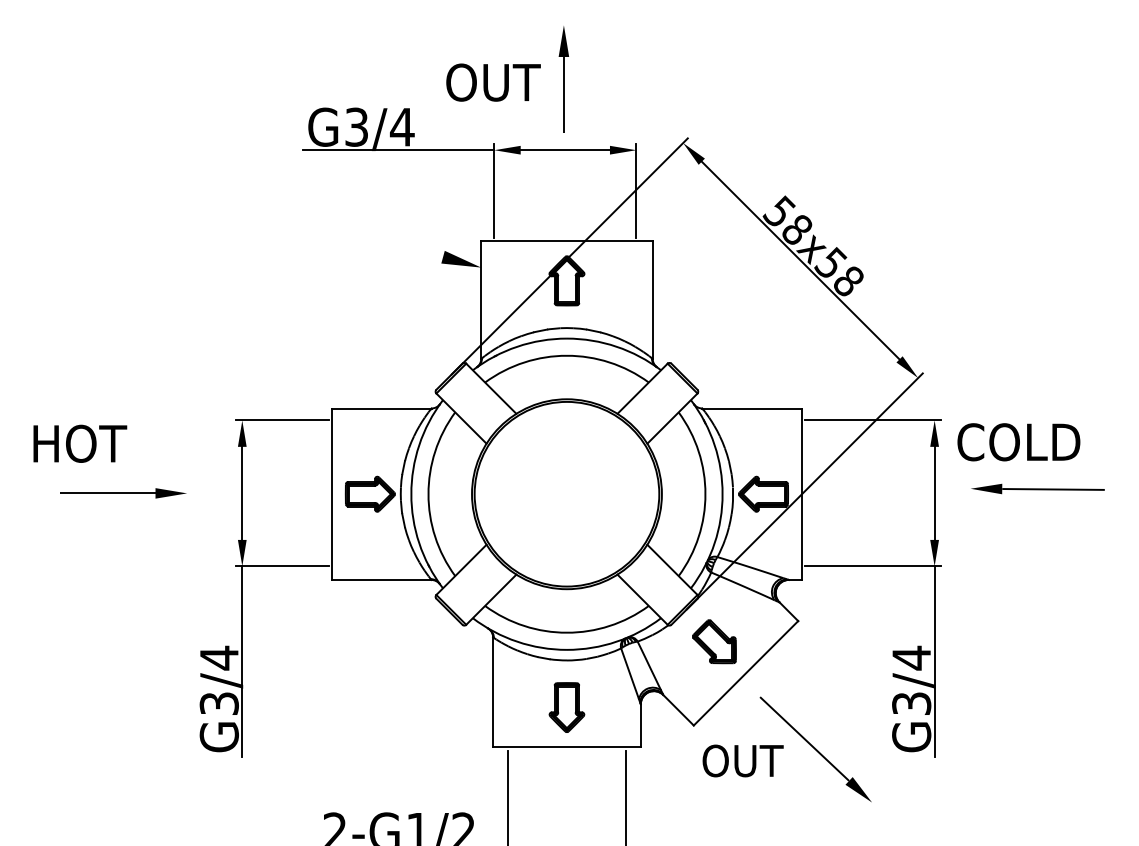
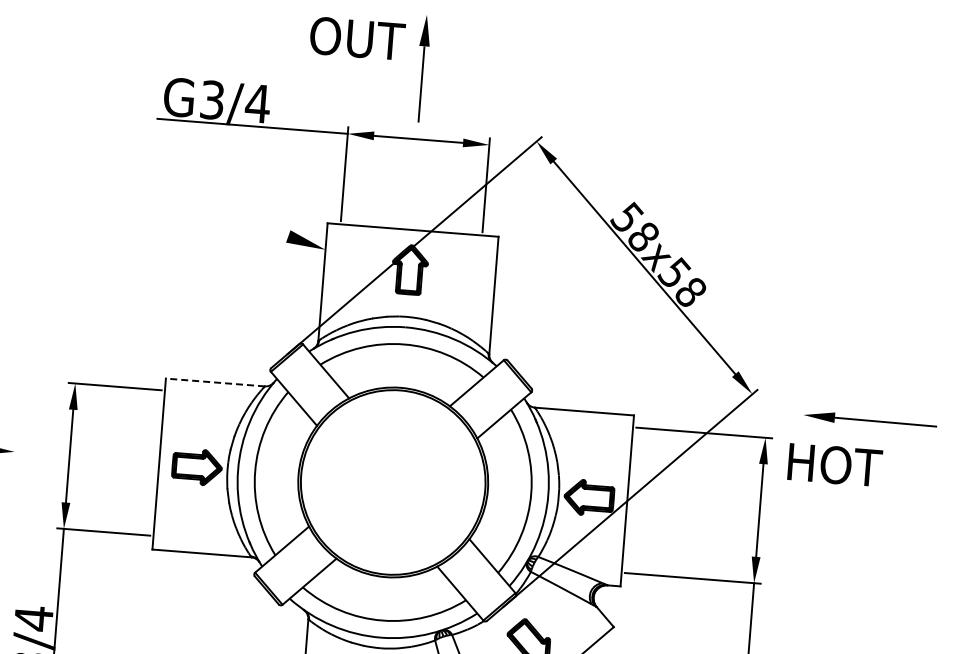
text: (493, 82) -> (357, 38), moved
line: (381, 408) -> (215, 382), solid -> dashed
text: (1018, 442) -> (847, 466), COLD -> HOT
part: (1037, 488) -> (870, 419), moved

